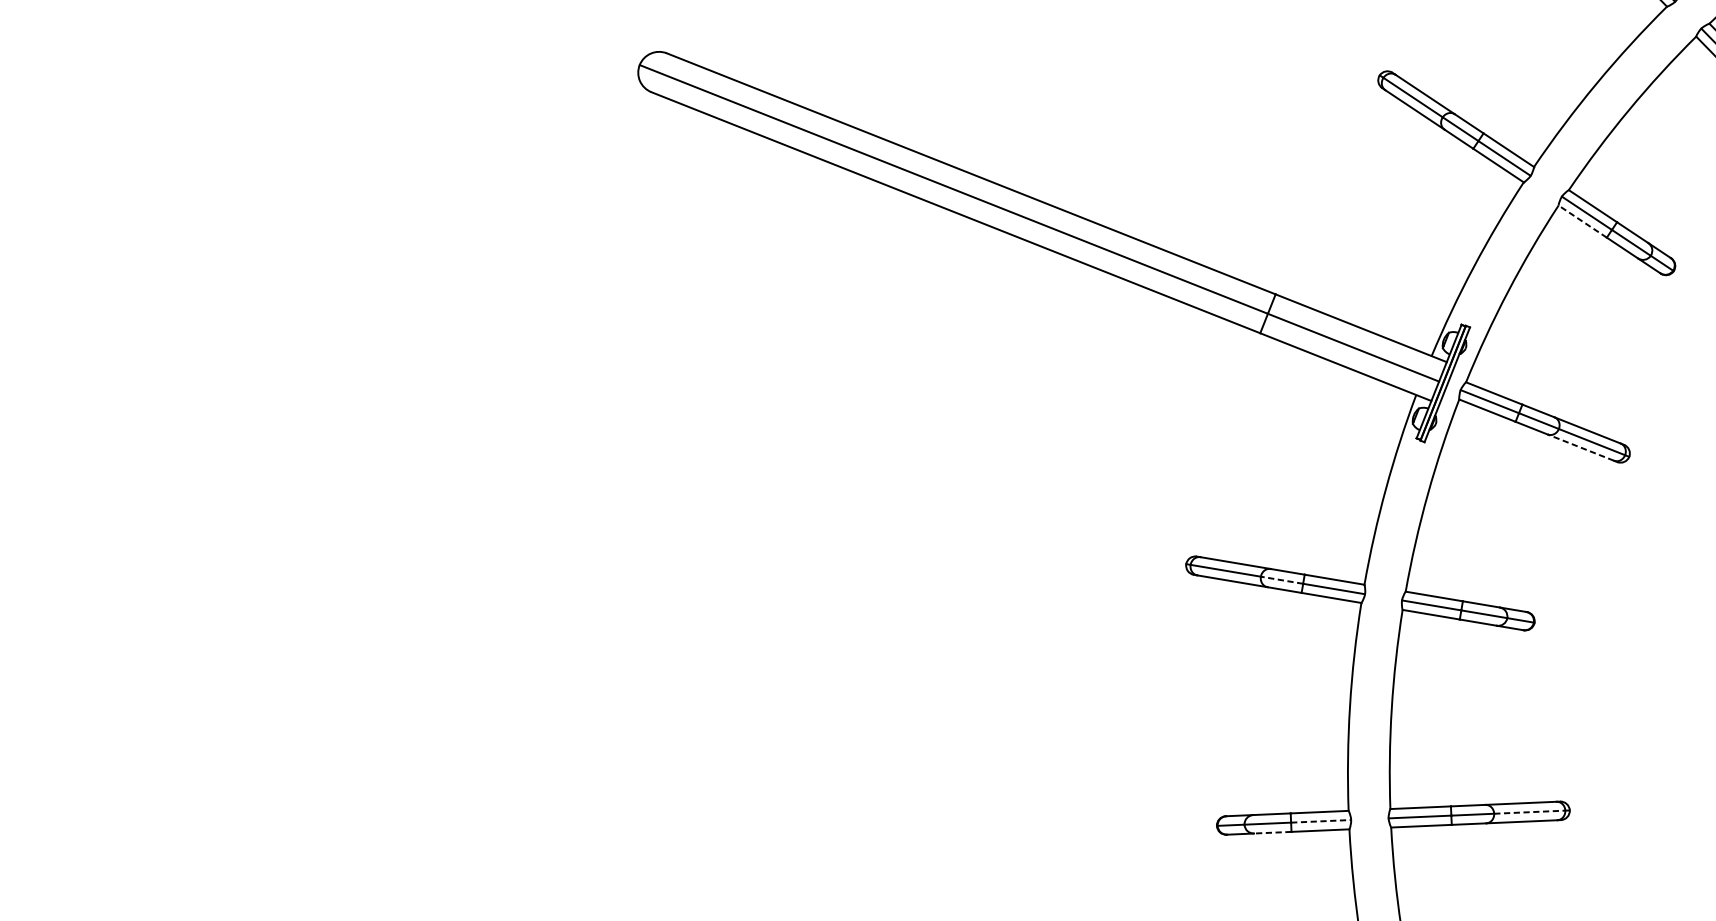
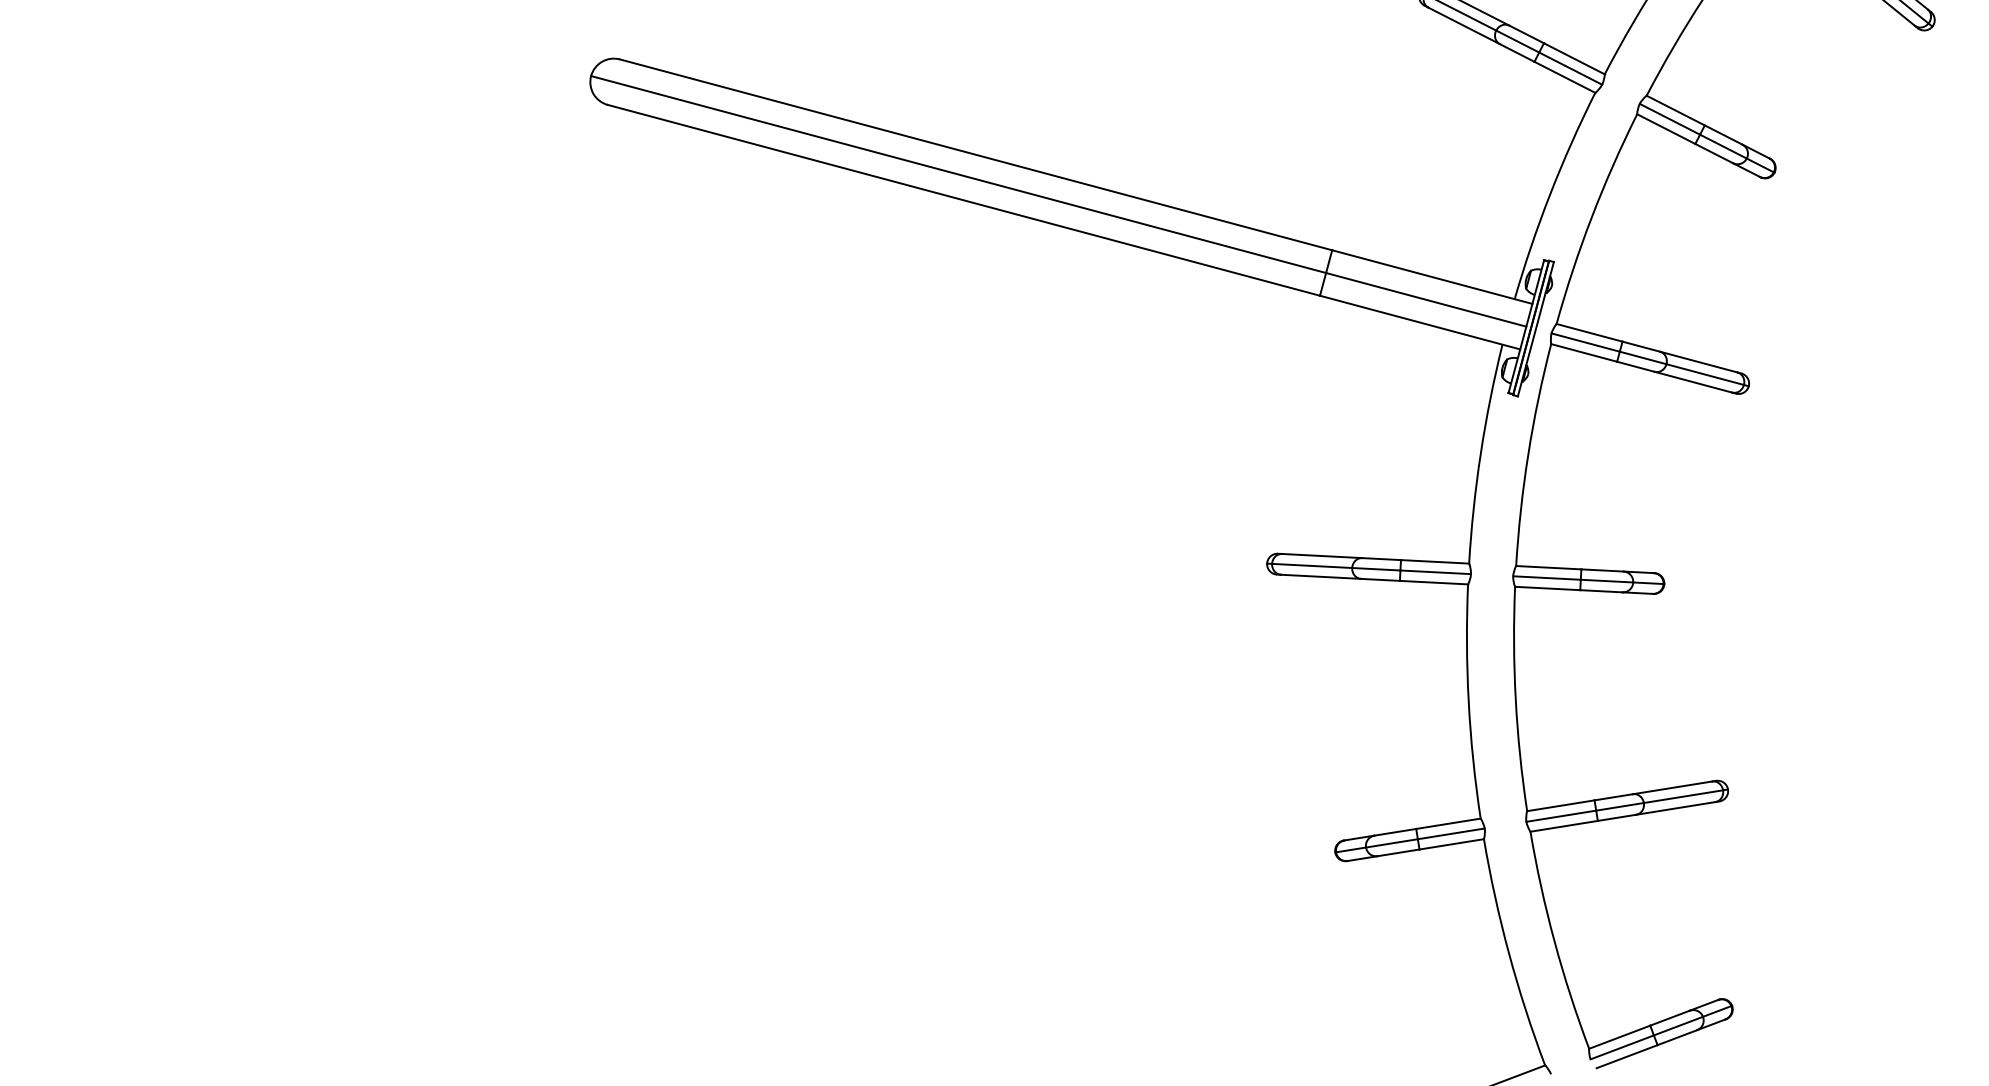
line: (1582, 221) -> (1666, 129), dashed -> solid
line: (1579, 447) -> (1692, 382), dashed -> solid
line: (1281, 580) -> (1375, 569), dashed -> solid
line: (1529, 812) -> (1683, 796), dashed -> solid
line: (1321, 821) -> (1451, 833), dashed -> solid
line: (1272, 832) -> (1398, 852), dashed -> solid

